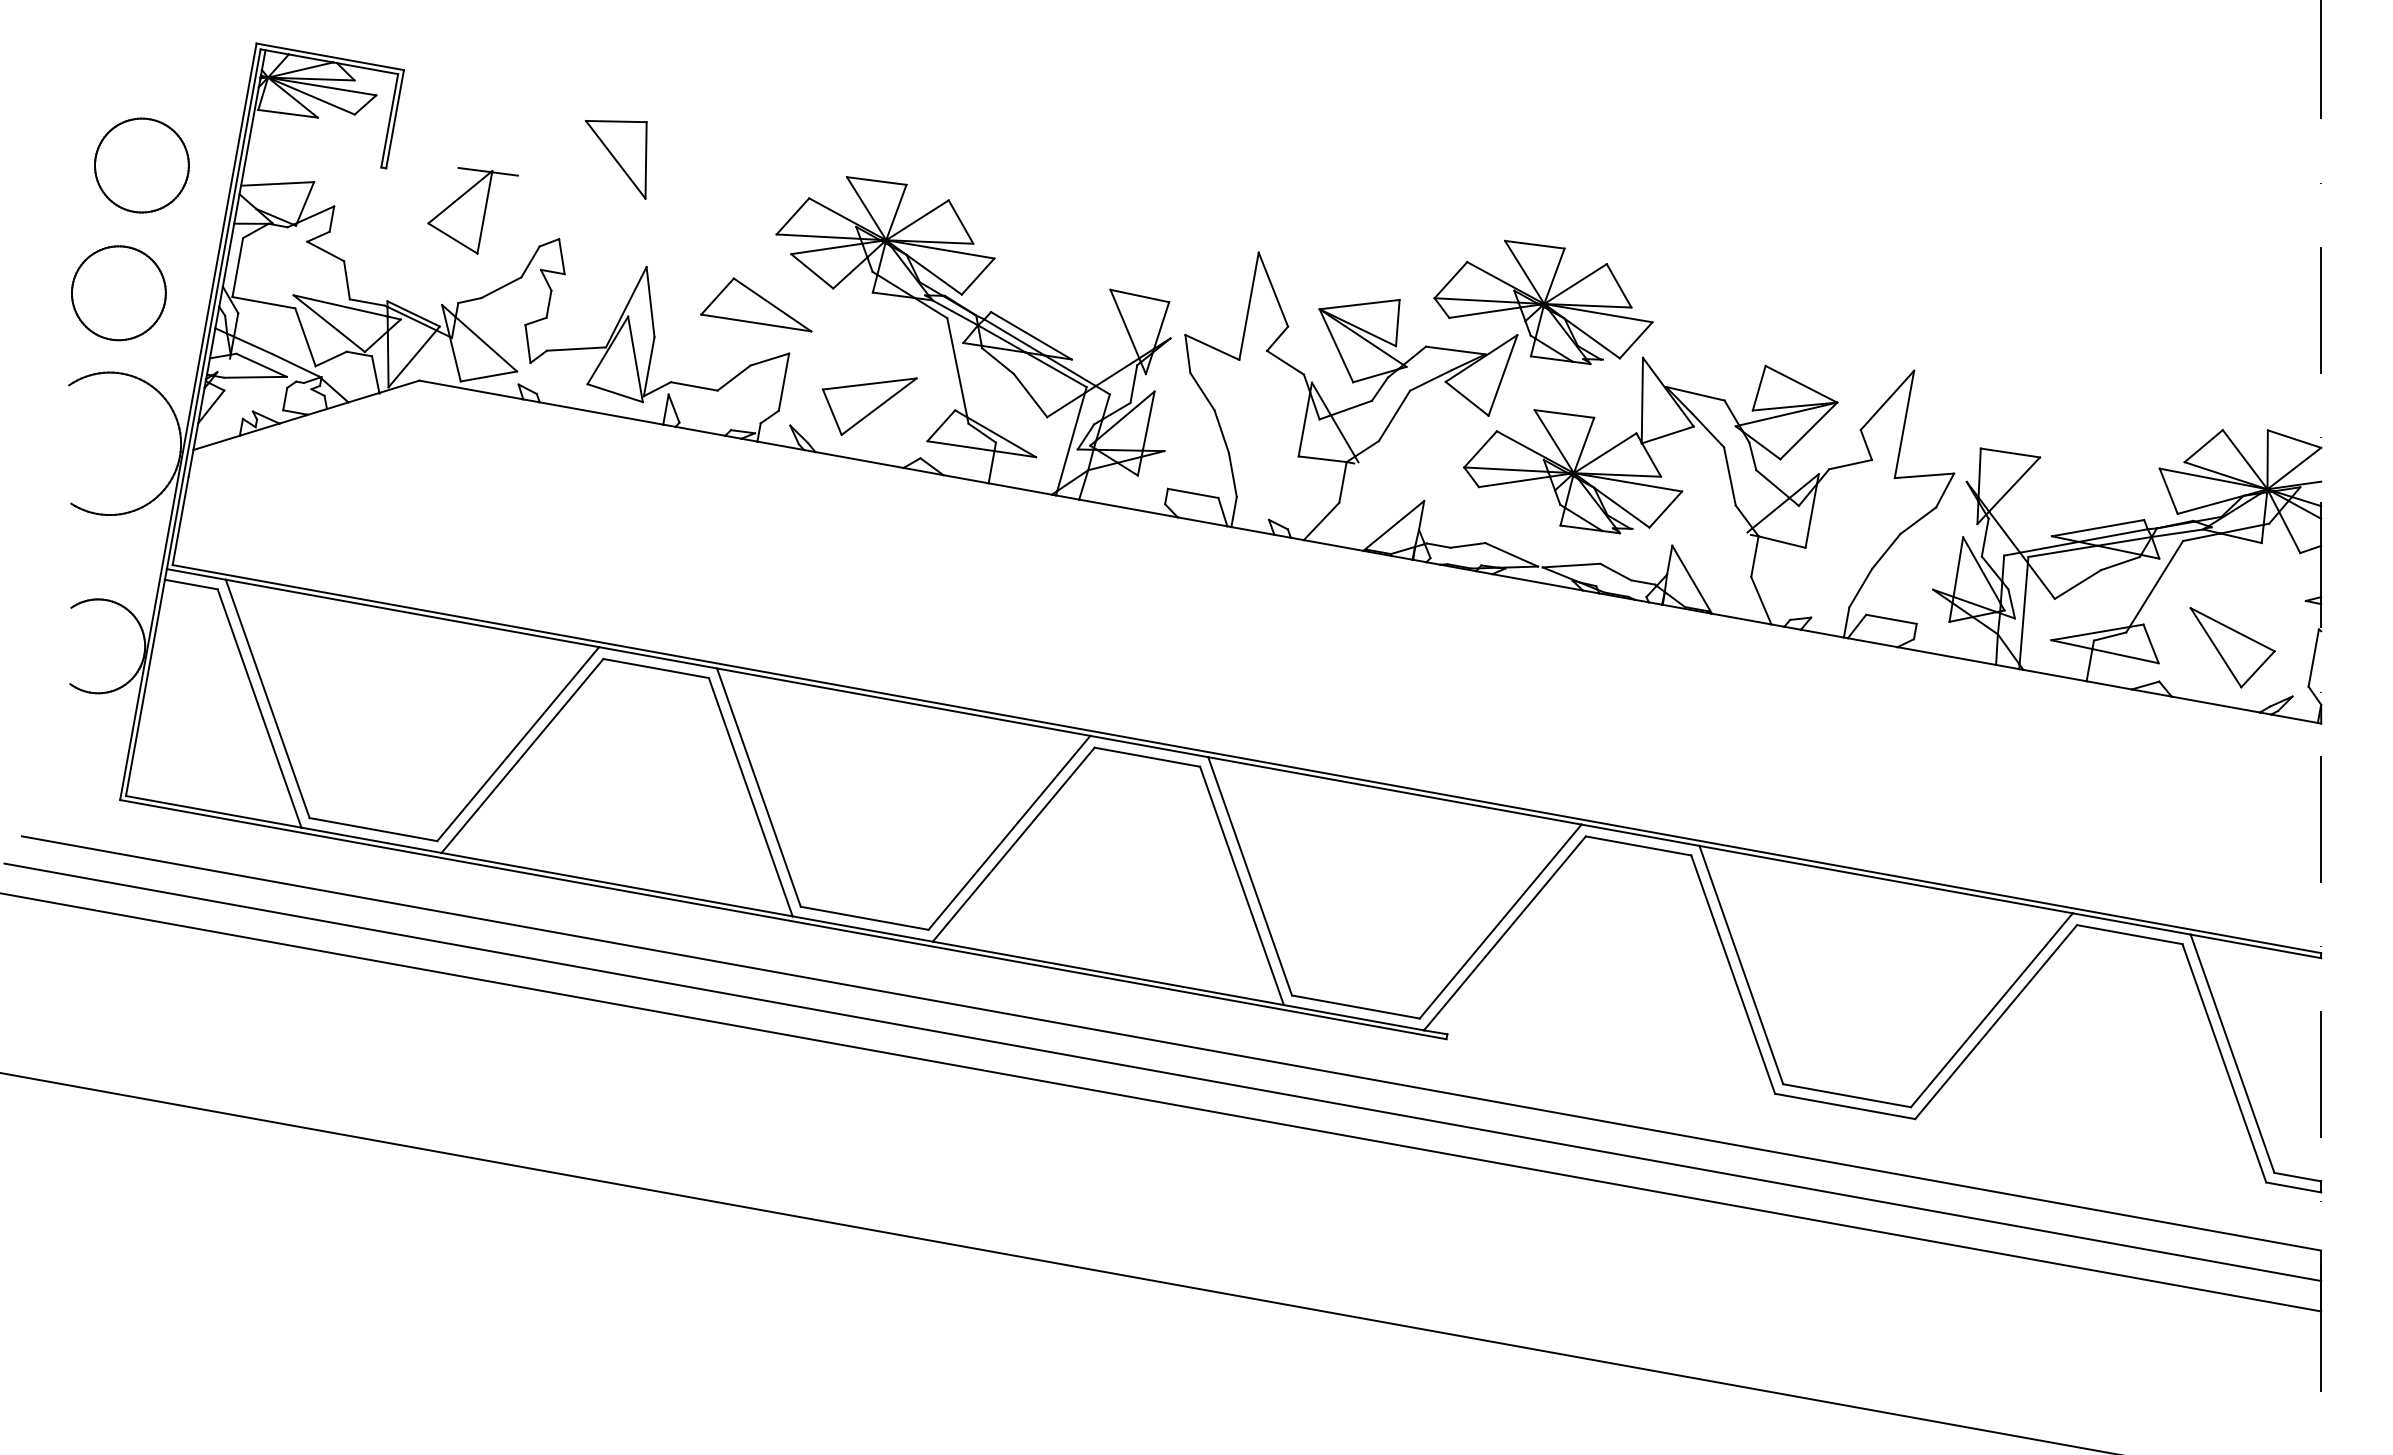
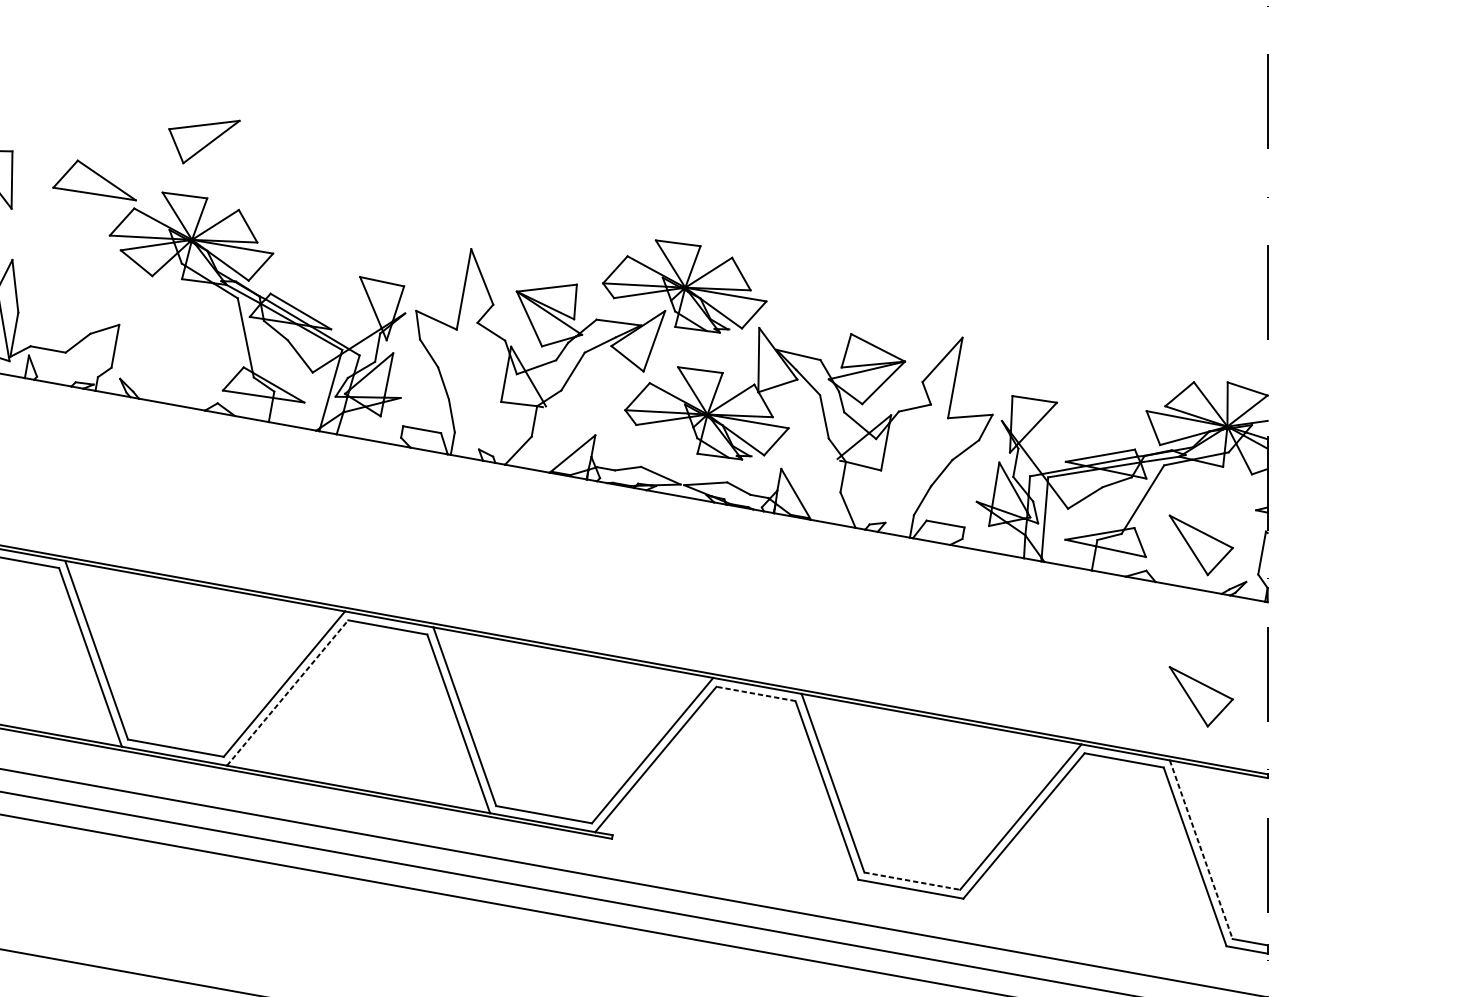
part: (756, 304) -> (94, 180), moved
part: (869, 406) -> (204, 141), moved
line: (1014, 844) -> (288, 692), solid -> dashed
line: (1638, 845) -> (755, 693), solid -> dashed
part: (2232, 849) -> (1201, 696), added
line: (2232, 1054) -> (1201, 850), solid -> dashed
line: (1847, 1095) -> (912, 881), solid -> dashed

